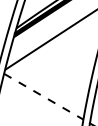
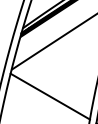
line: (43, 96) -> (50, 96), dashed -> solid

